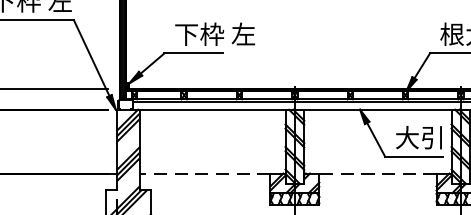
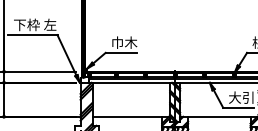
text: (214, 33) -> (132, 42), 下枠 左 -> 巾木
line: (205, 173) -> (127, 116), dashed -> solid
line: (376, 173) -> (218, 116), dashed -> solid

